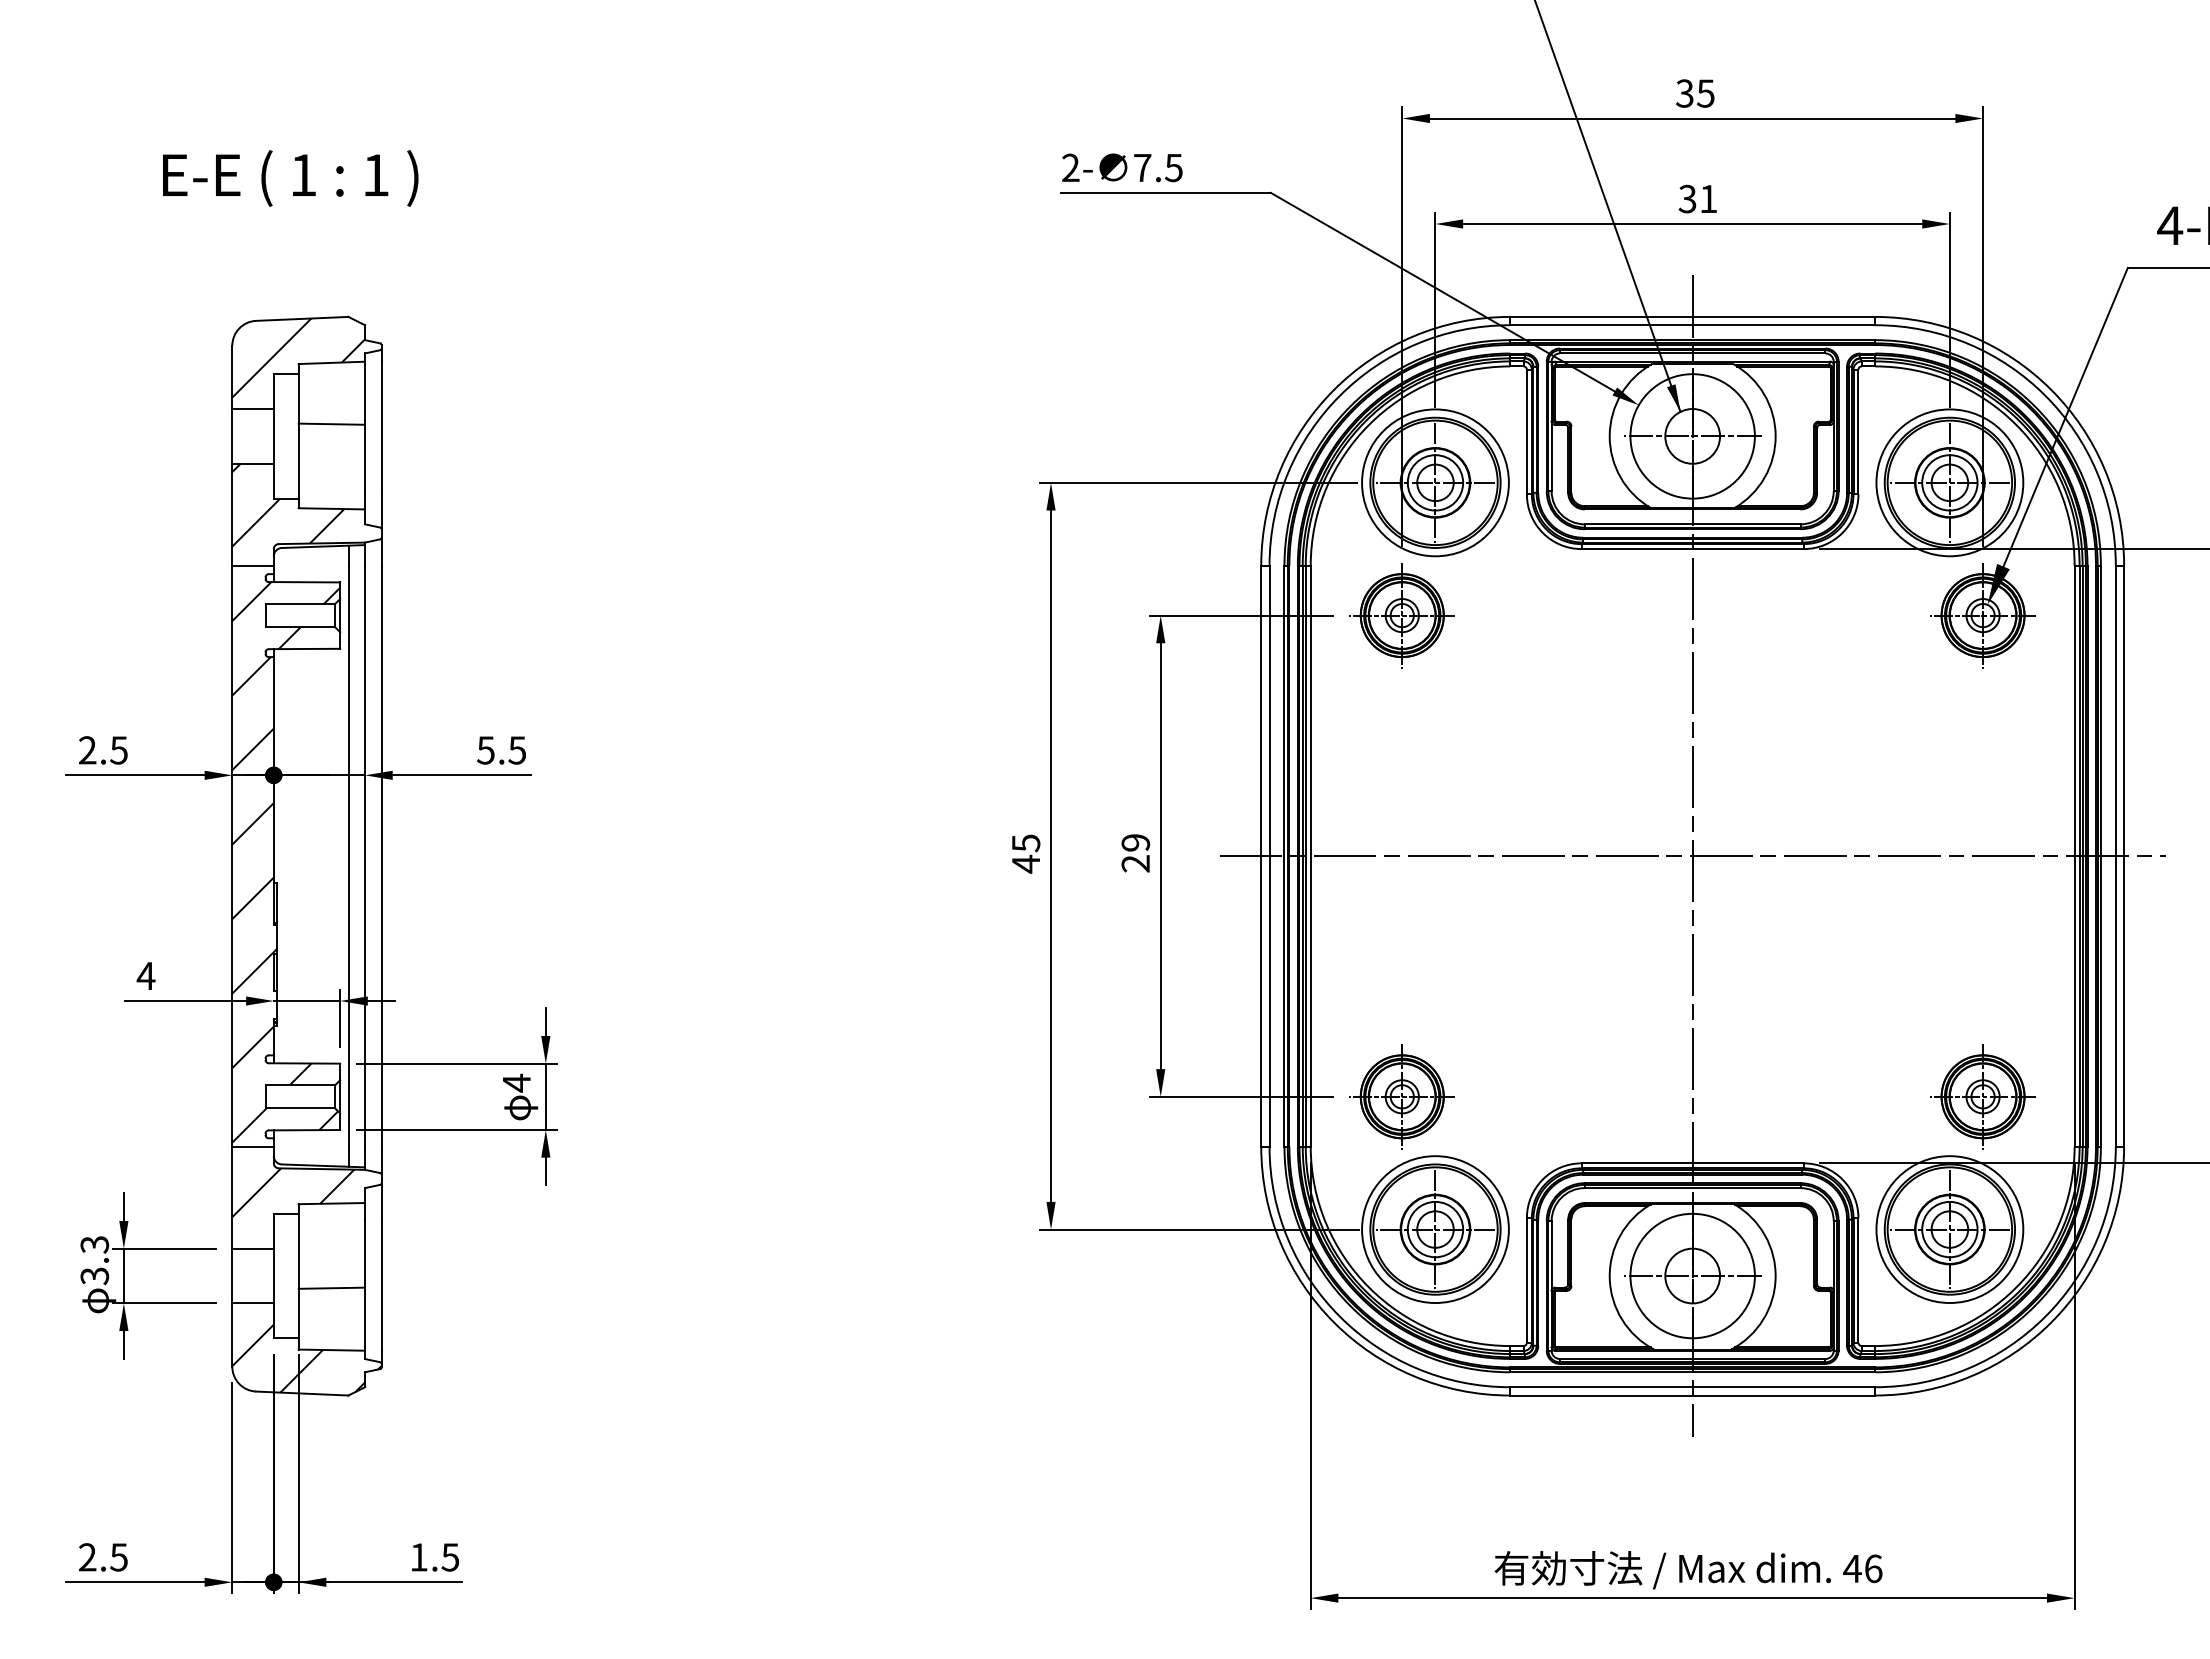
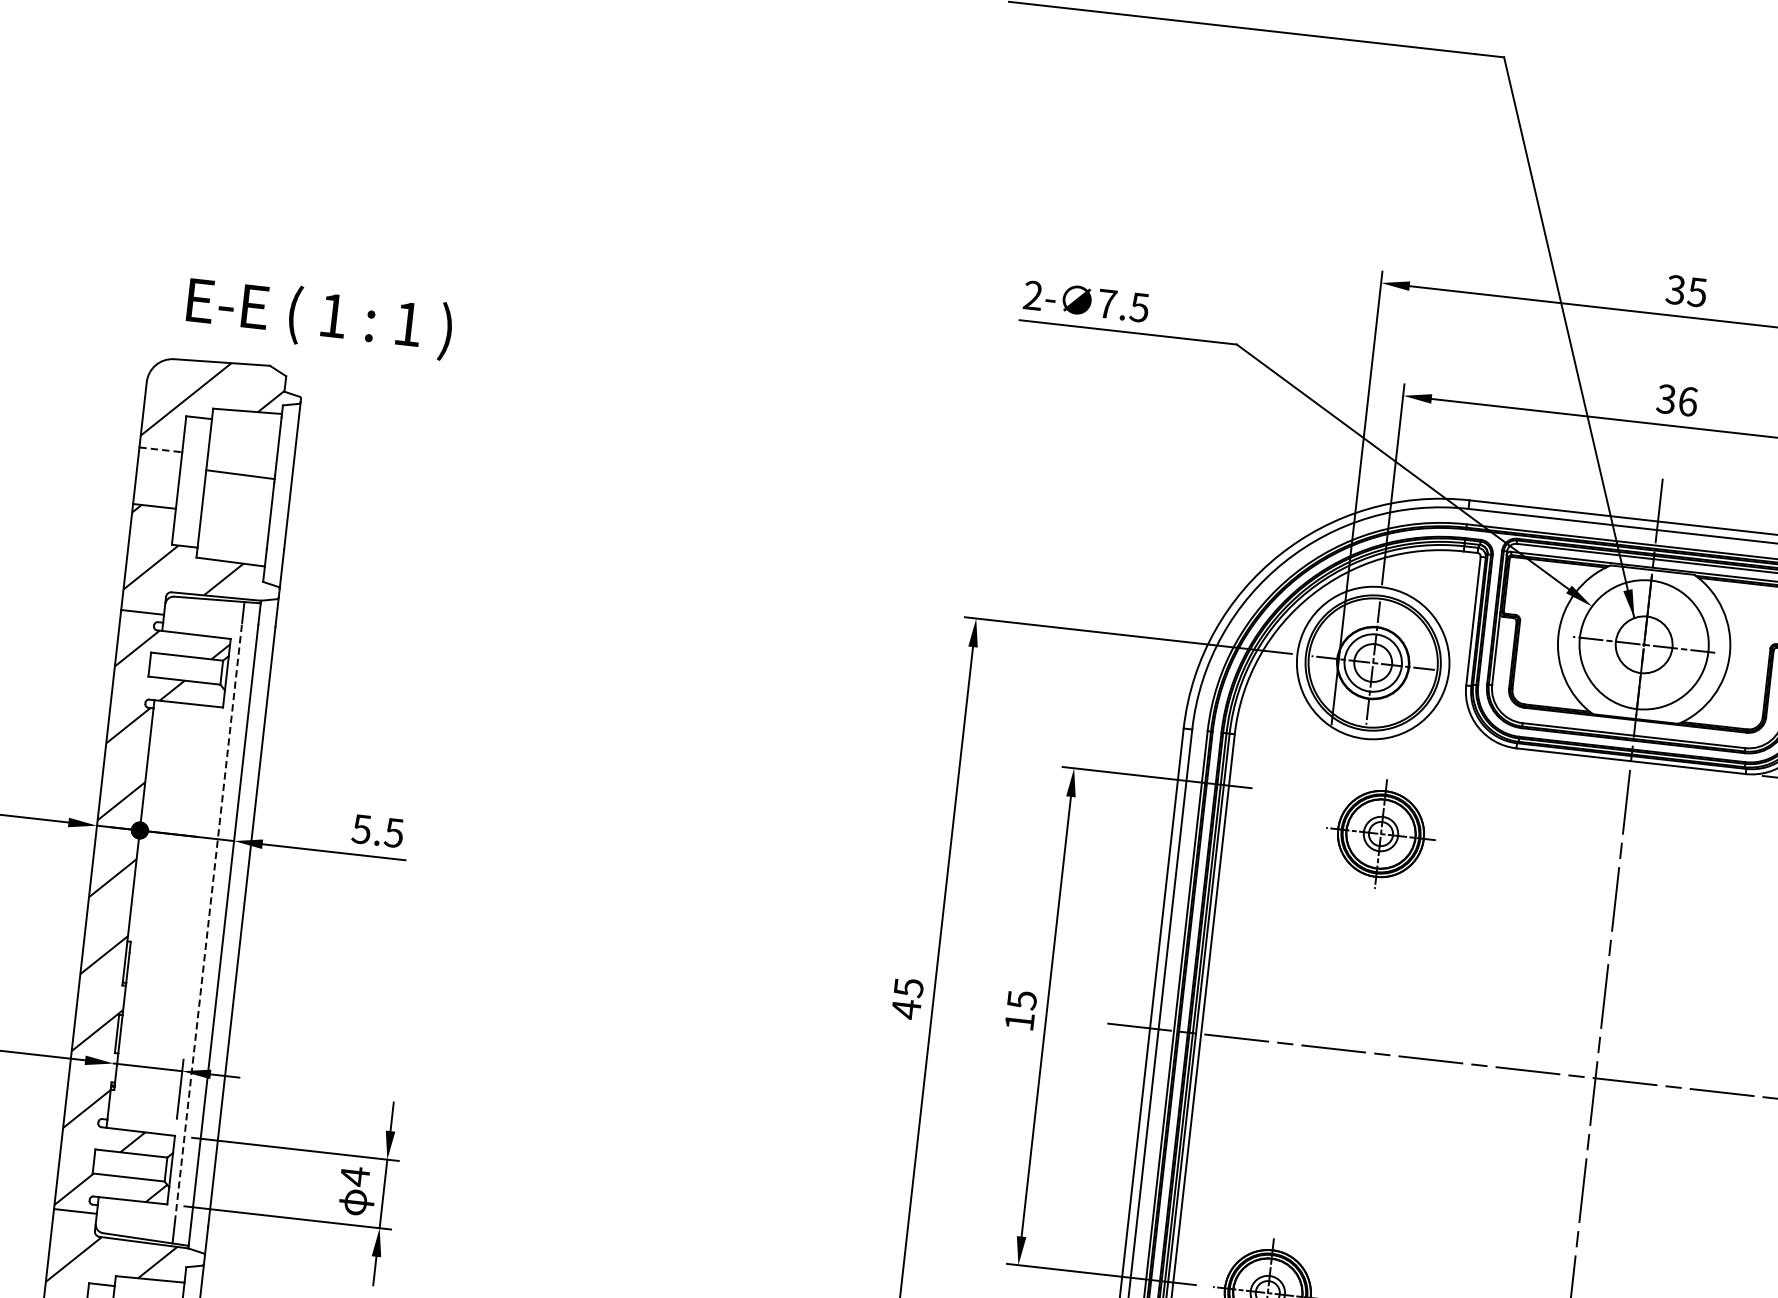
text: (290, 178) -> (319, 317), moved
text: (1708, 198) -> (1688, 401), 31 -> 36
line: (253, 409) -> (161, 450), solid -> dashed
part: (1401, 615) -> (1380, 833), moved
text: (1135, 853) -> (1020, 1010), 29 -> 15
line: (349, 855) -> (208, 922), solid -> dashed

